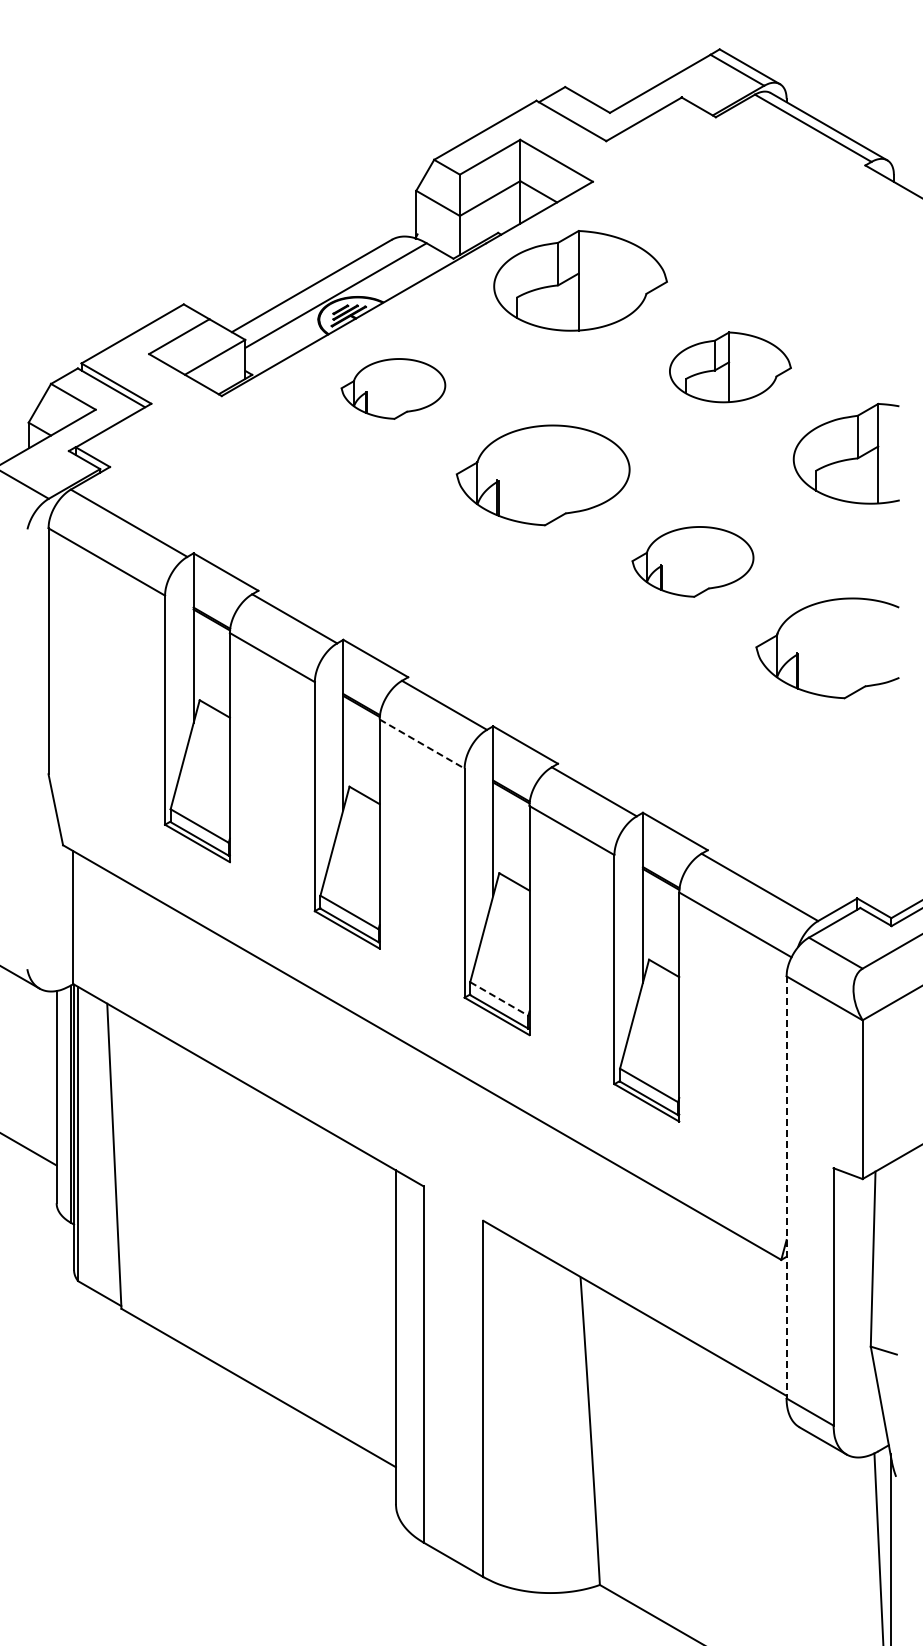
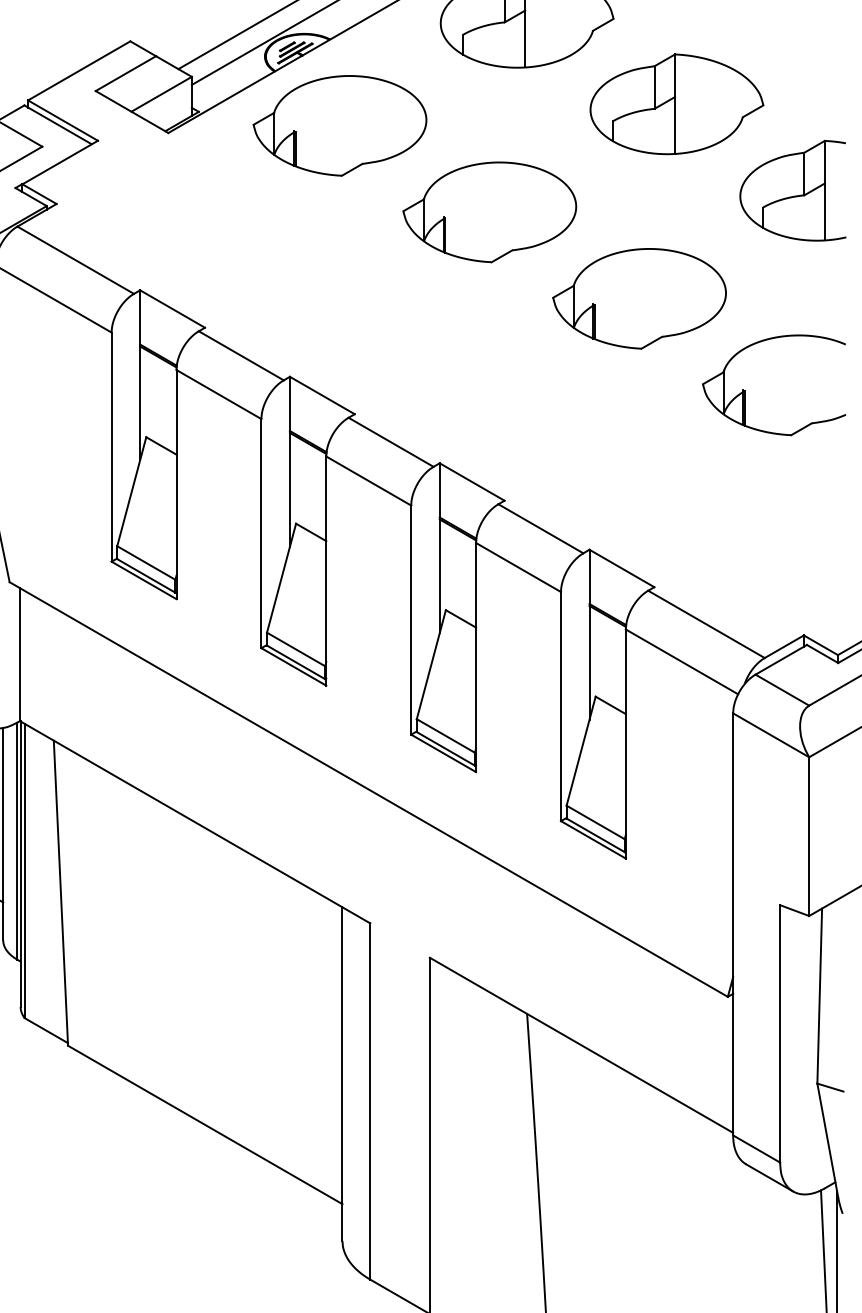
part: (730, 367) -> (677, 104), size x1.43
part: (393, 388) -> (340, 125), size x1.67
part: (692, 561) -> (639, 298), size x1.43
line: (422, 744) -> (369, 481), dashed -> solid
line: (499, 998) -> (446, 735), dashed -> solid
line: (786, 1187) -> (733, 924), dashed -> solid

